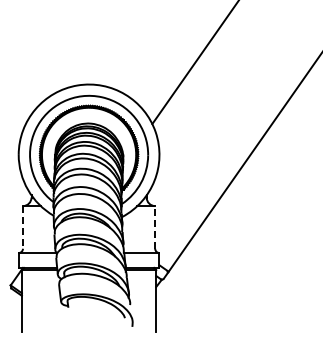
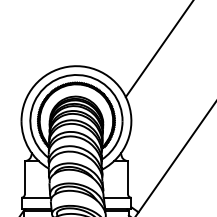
line: (155, 226) -> (128, 176), dashed -> solid
line: (22, 227) -> (24, 177), dashed -> solid

